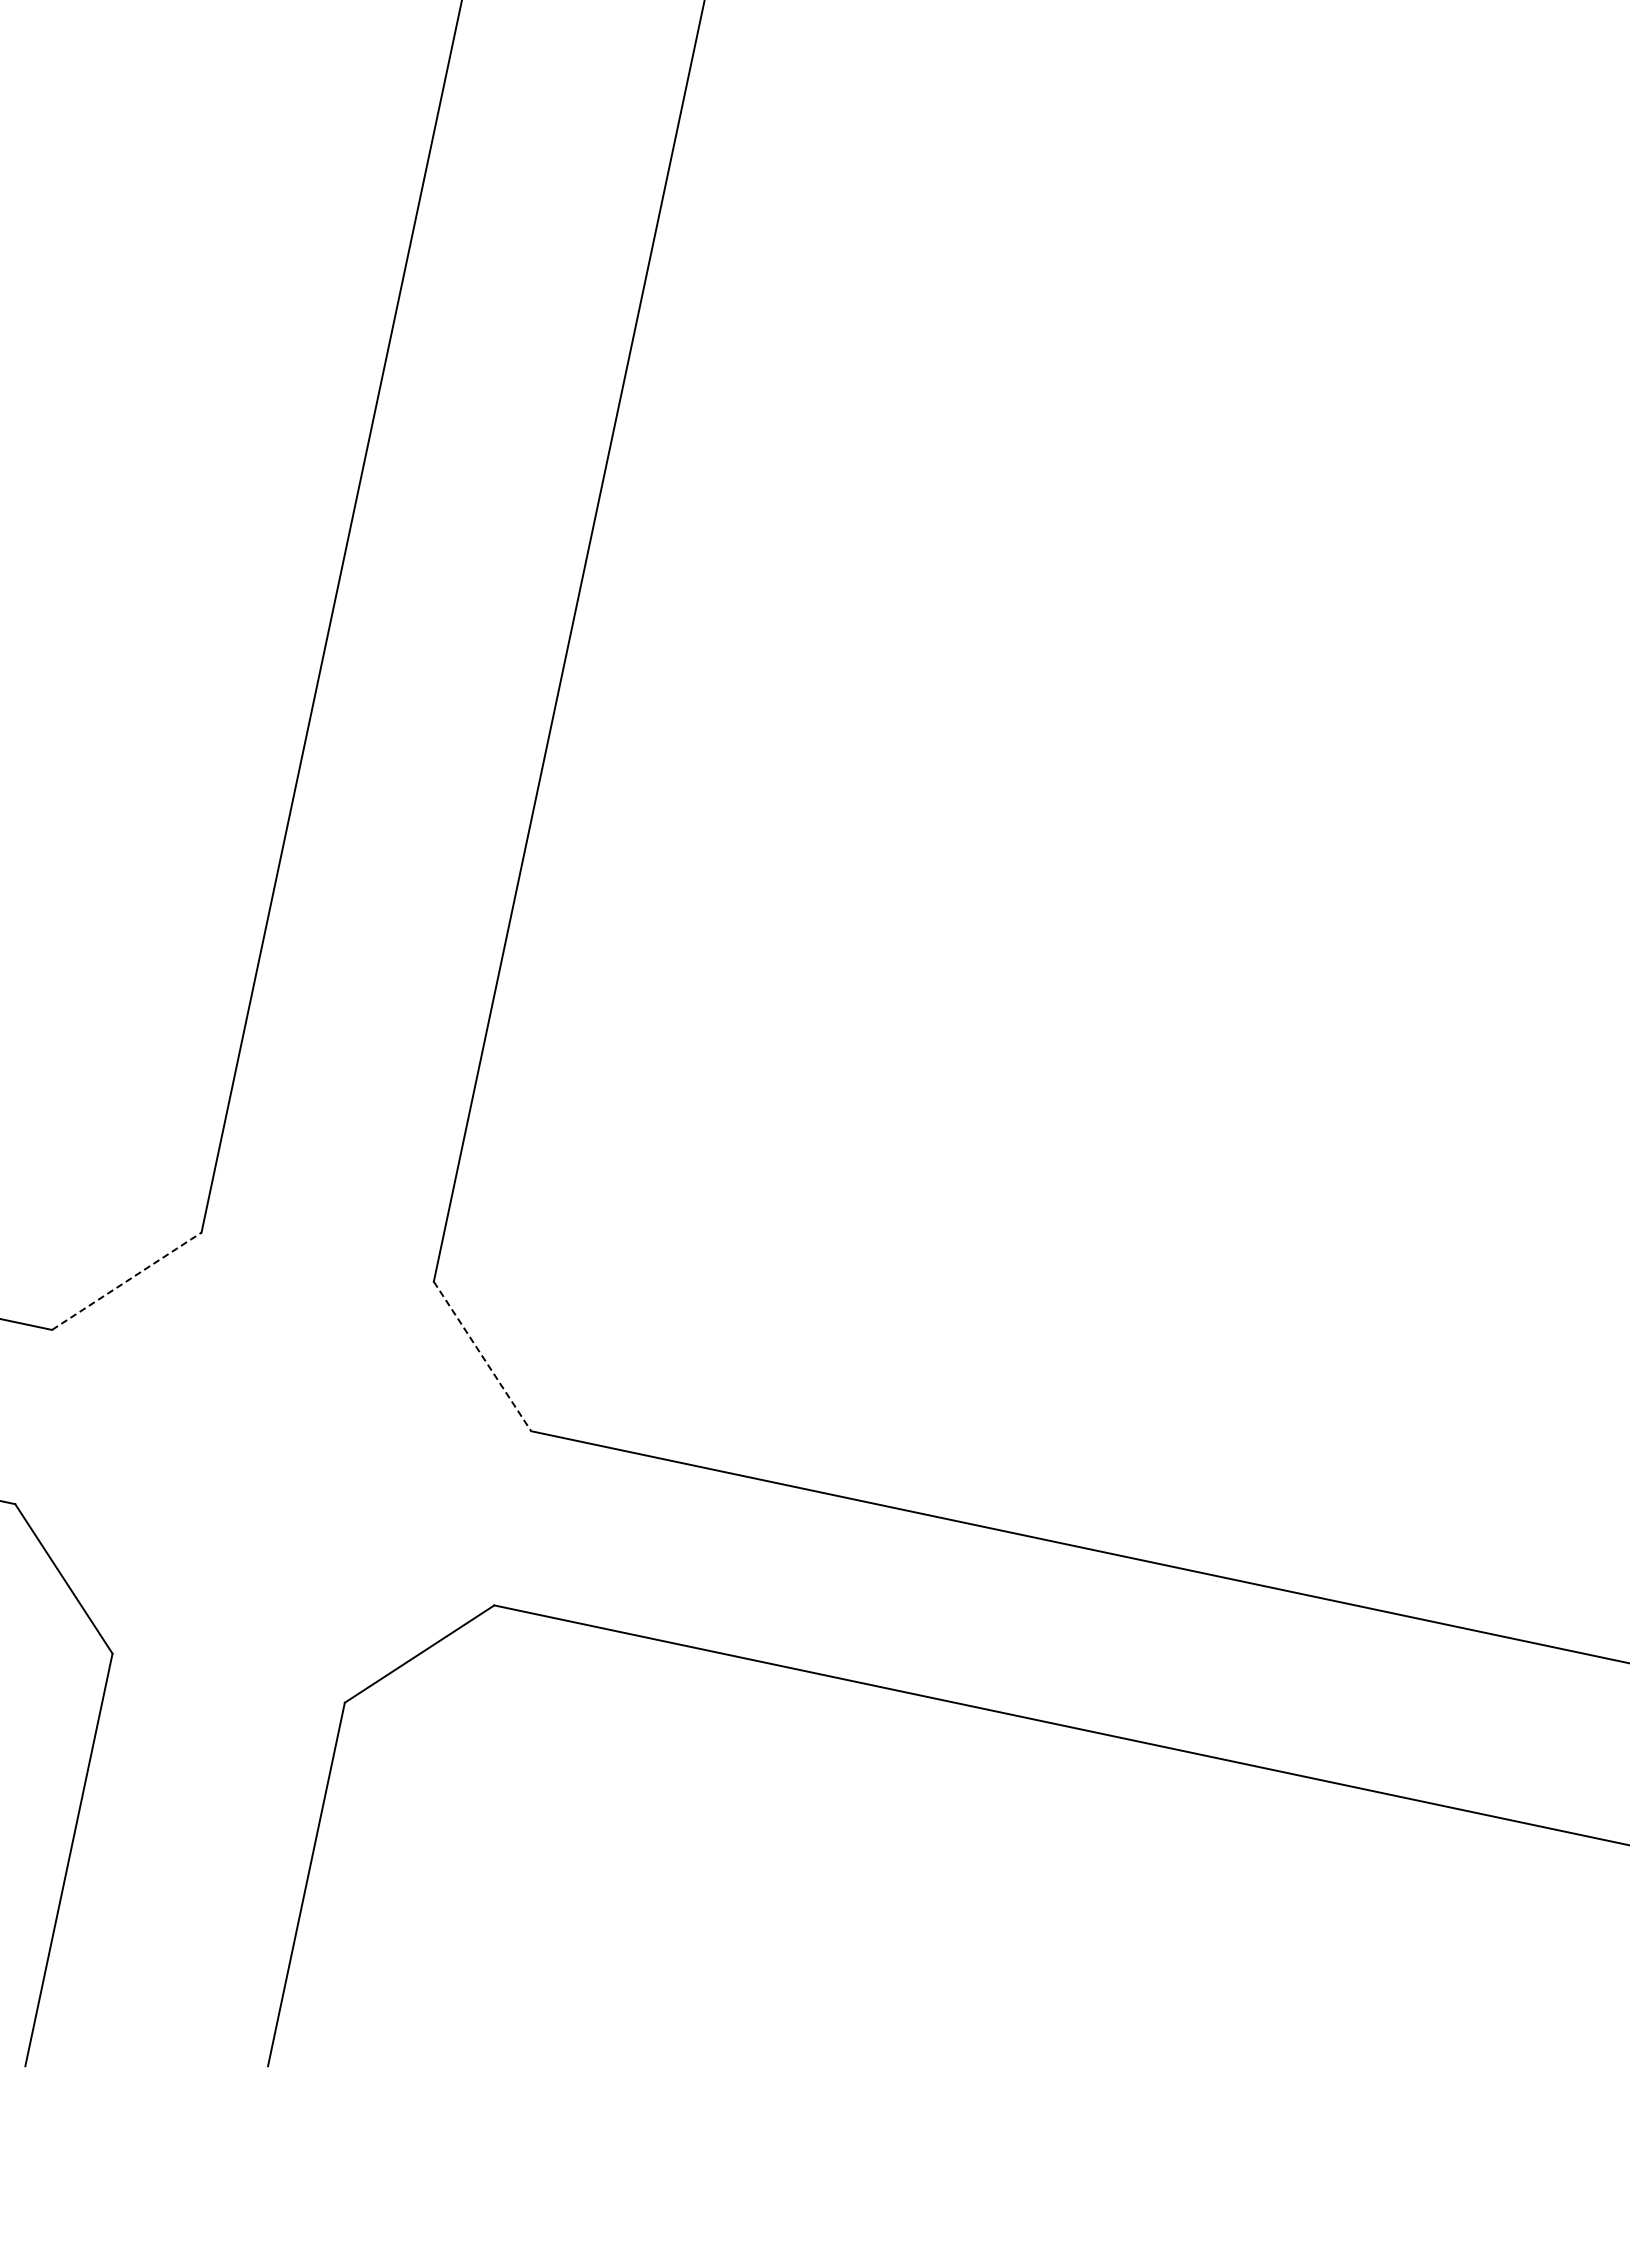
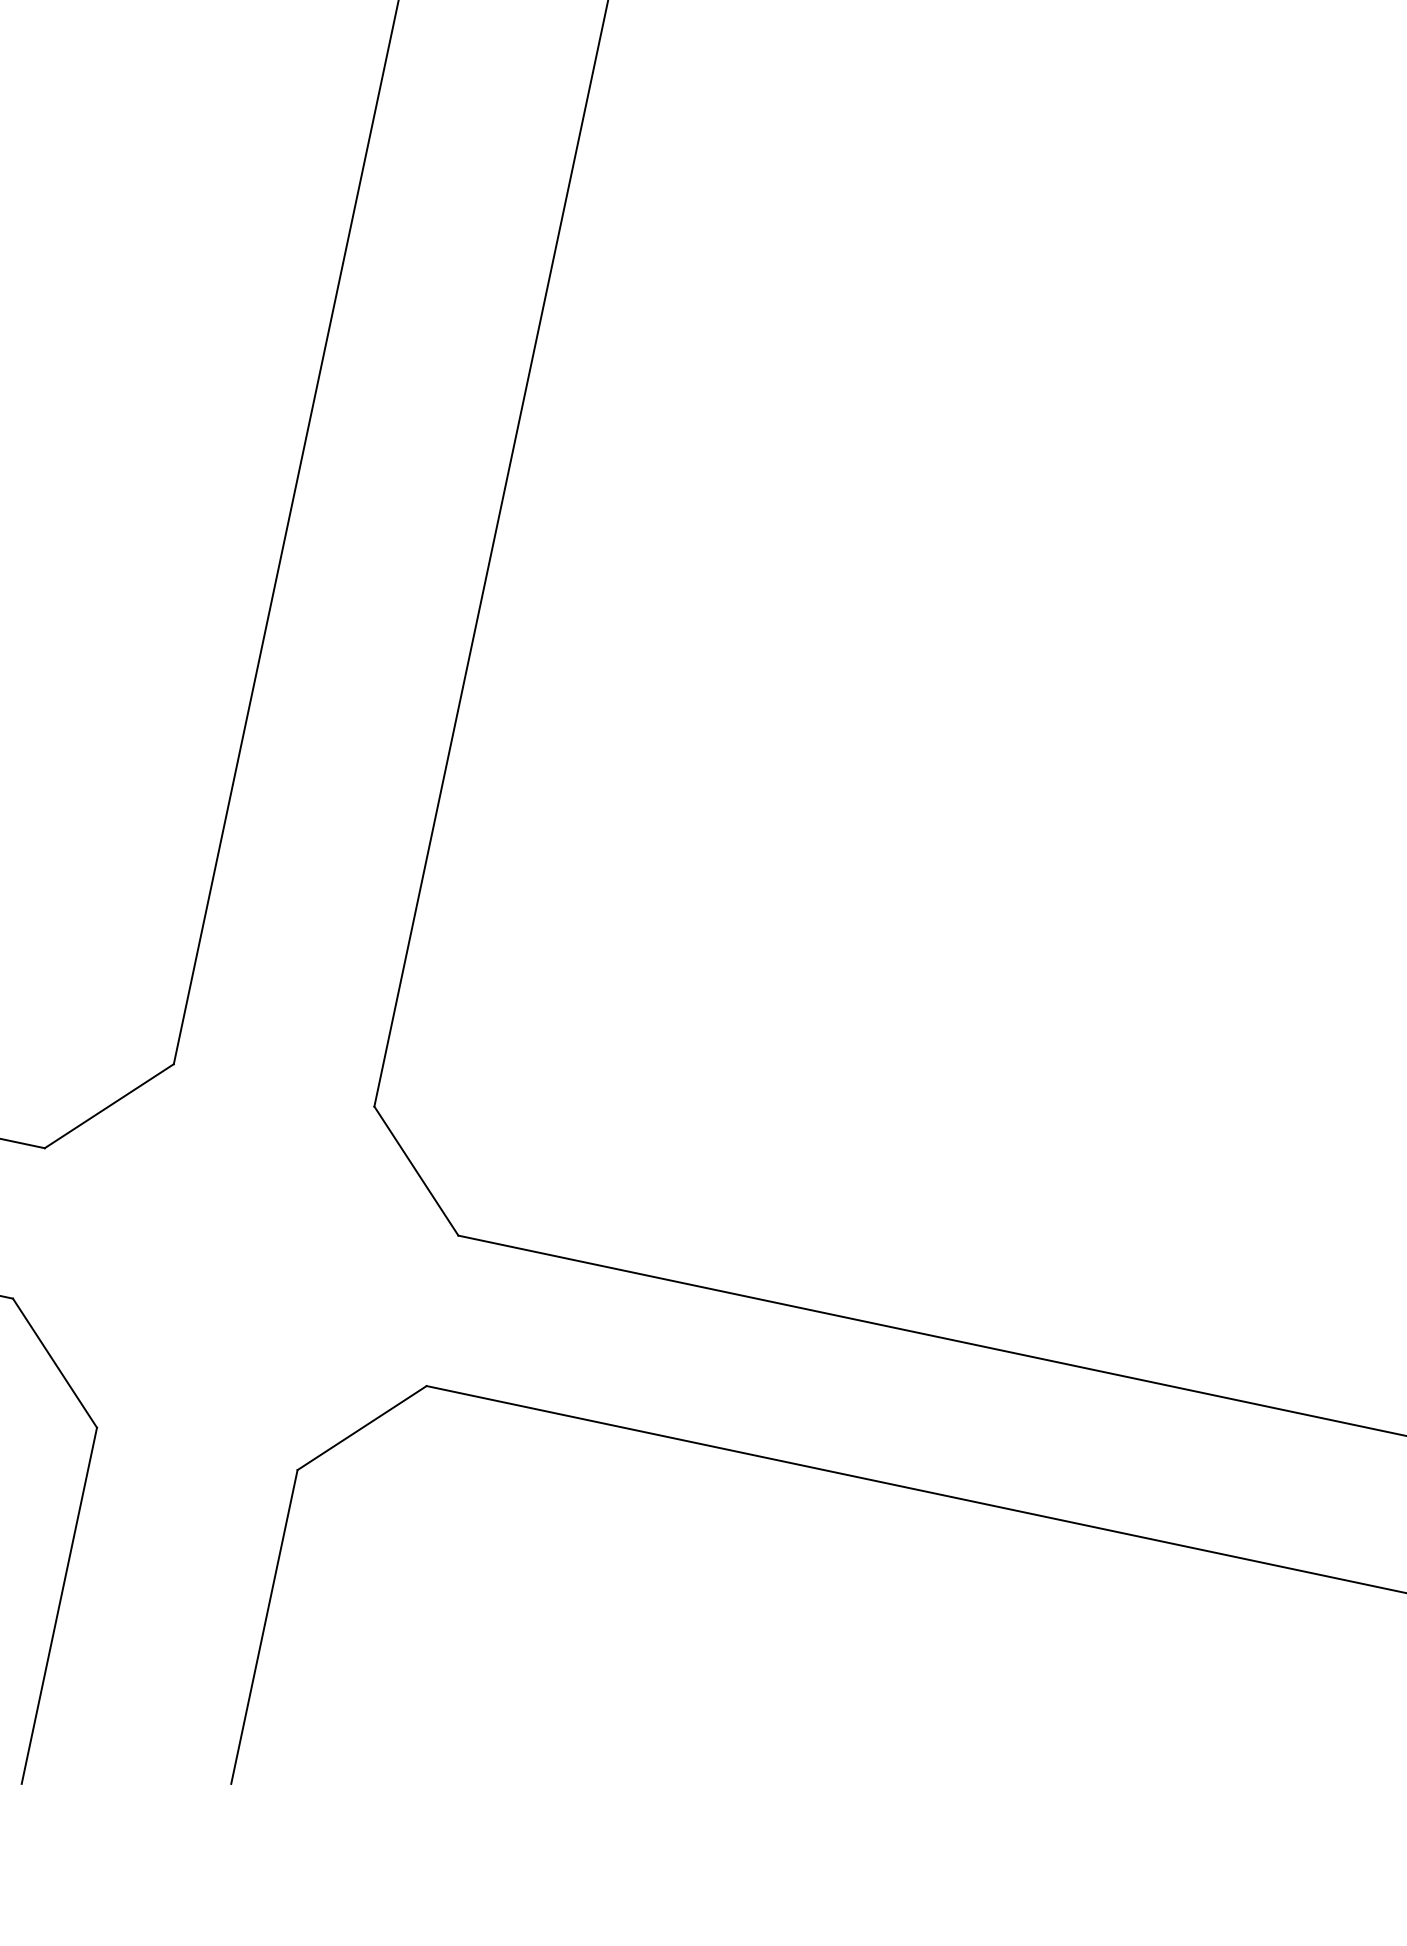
line: (127, 1281) -> (109, 1106), dashed -> solid
line: (482, 1356) -> (416, 1171), dashed -> solid

